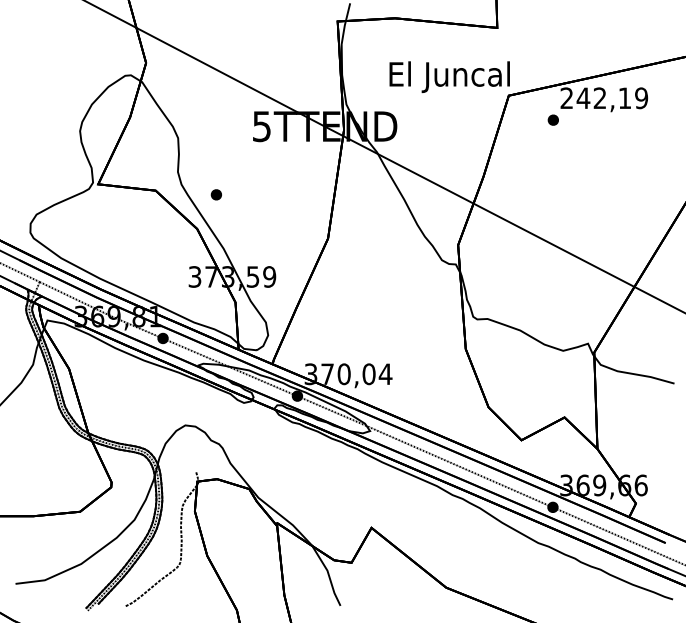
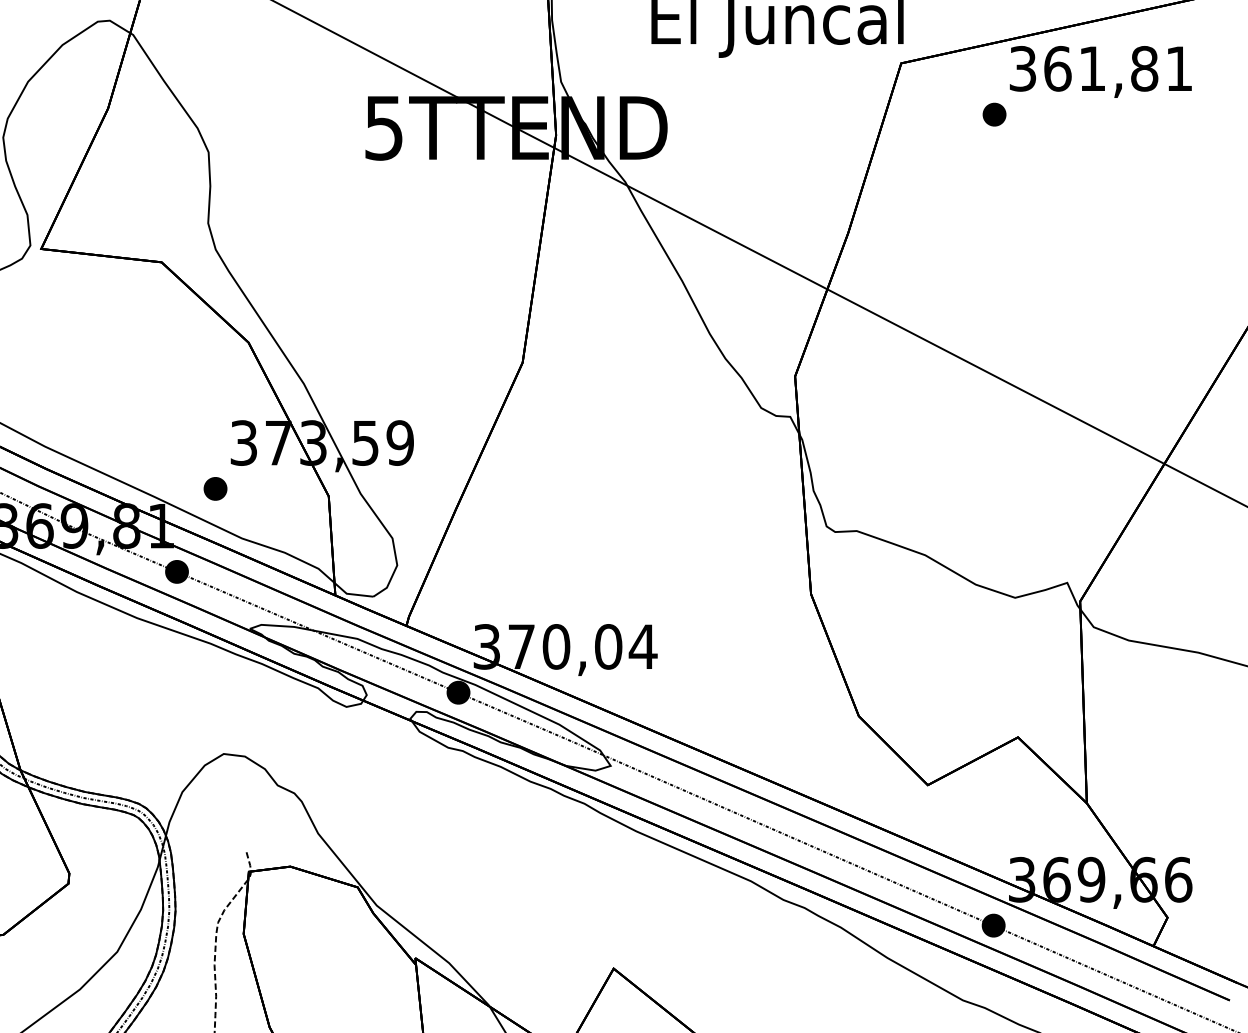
text: (604, 98) -> (1101, 69), 242,19 -> 361,81
part: (215, 194) -> (213, 488), moved

